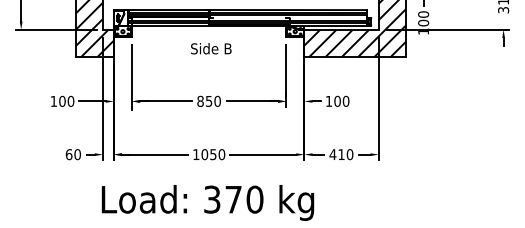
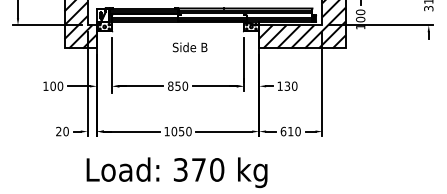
text: (211, 48) -> (190, 47), moved
text: (337, 100) -> (287, 85), 100 -> 130
text: (68, 154) -> (58, 131), 60 -> 20
text: (332, 154) -> (283, 131), 410 -> 610

